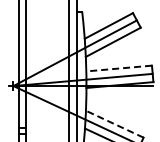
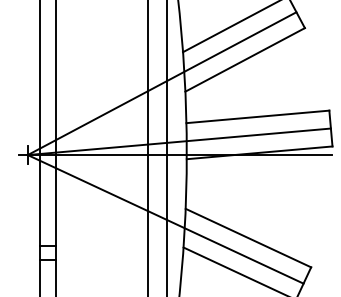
line: (119, 68) -> (258, 116), dashed -> solid
line: (114, 124) -> (247, 238), dashed -> solid

